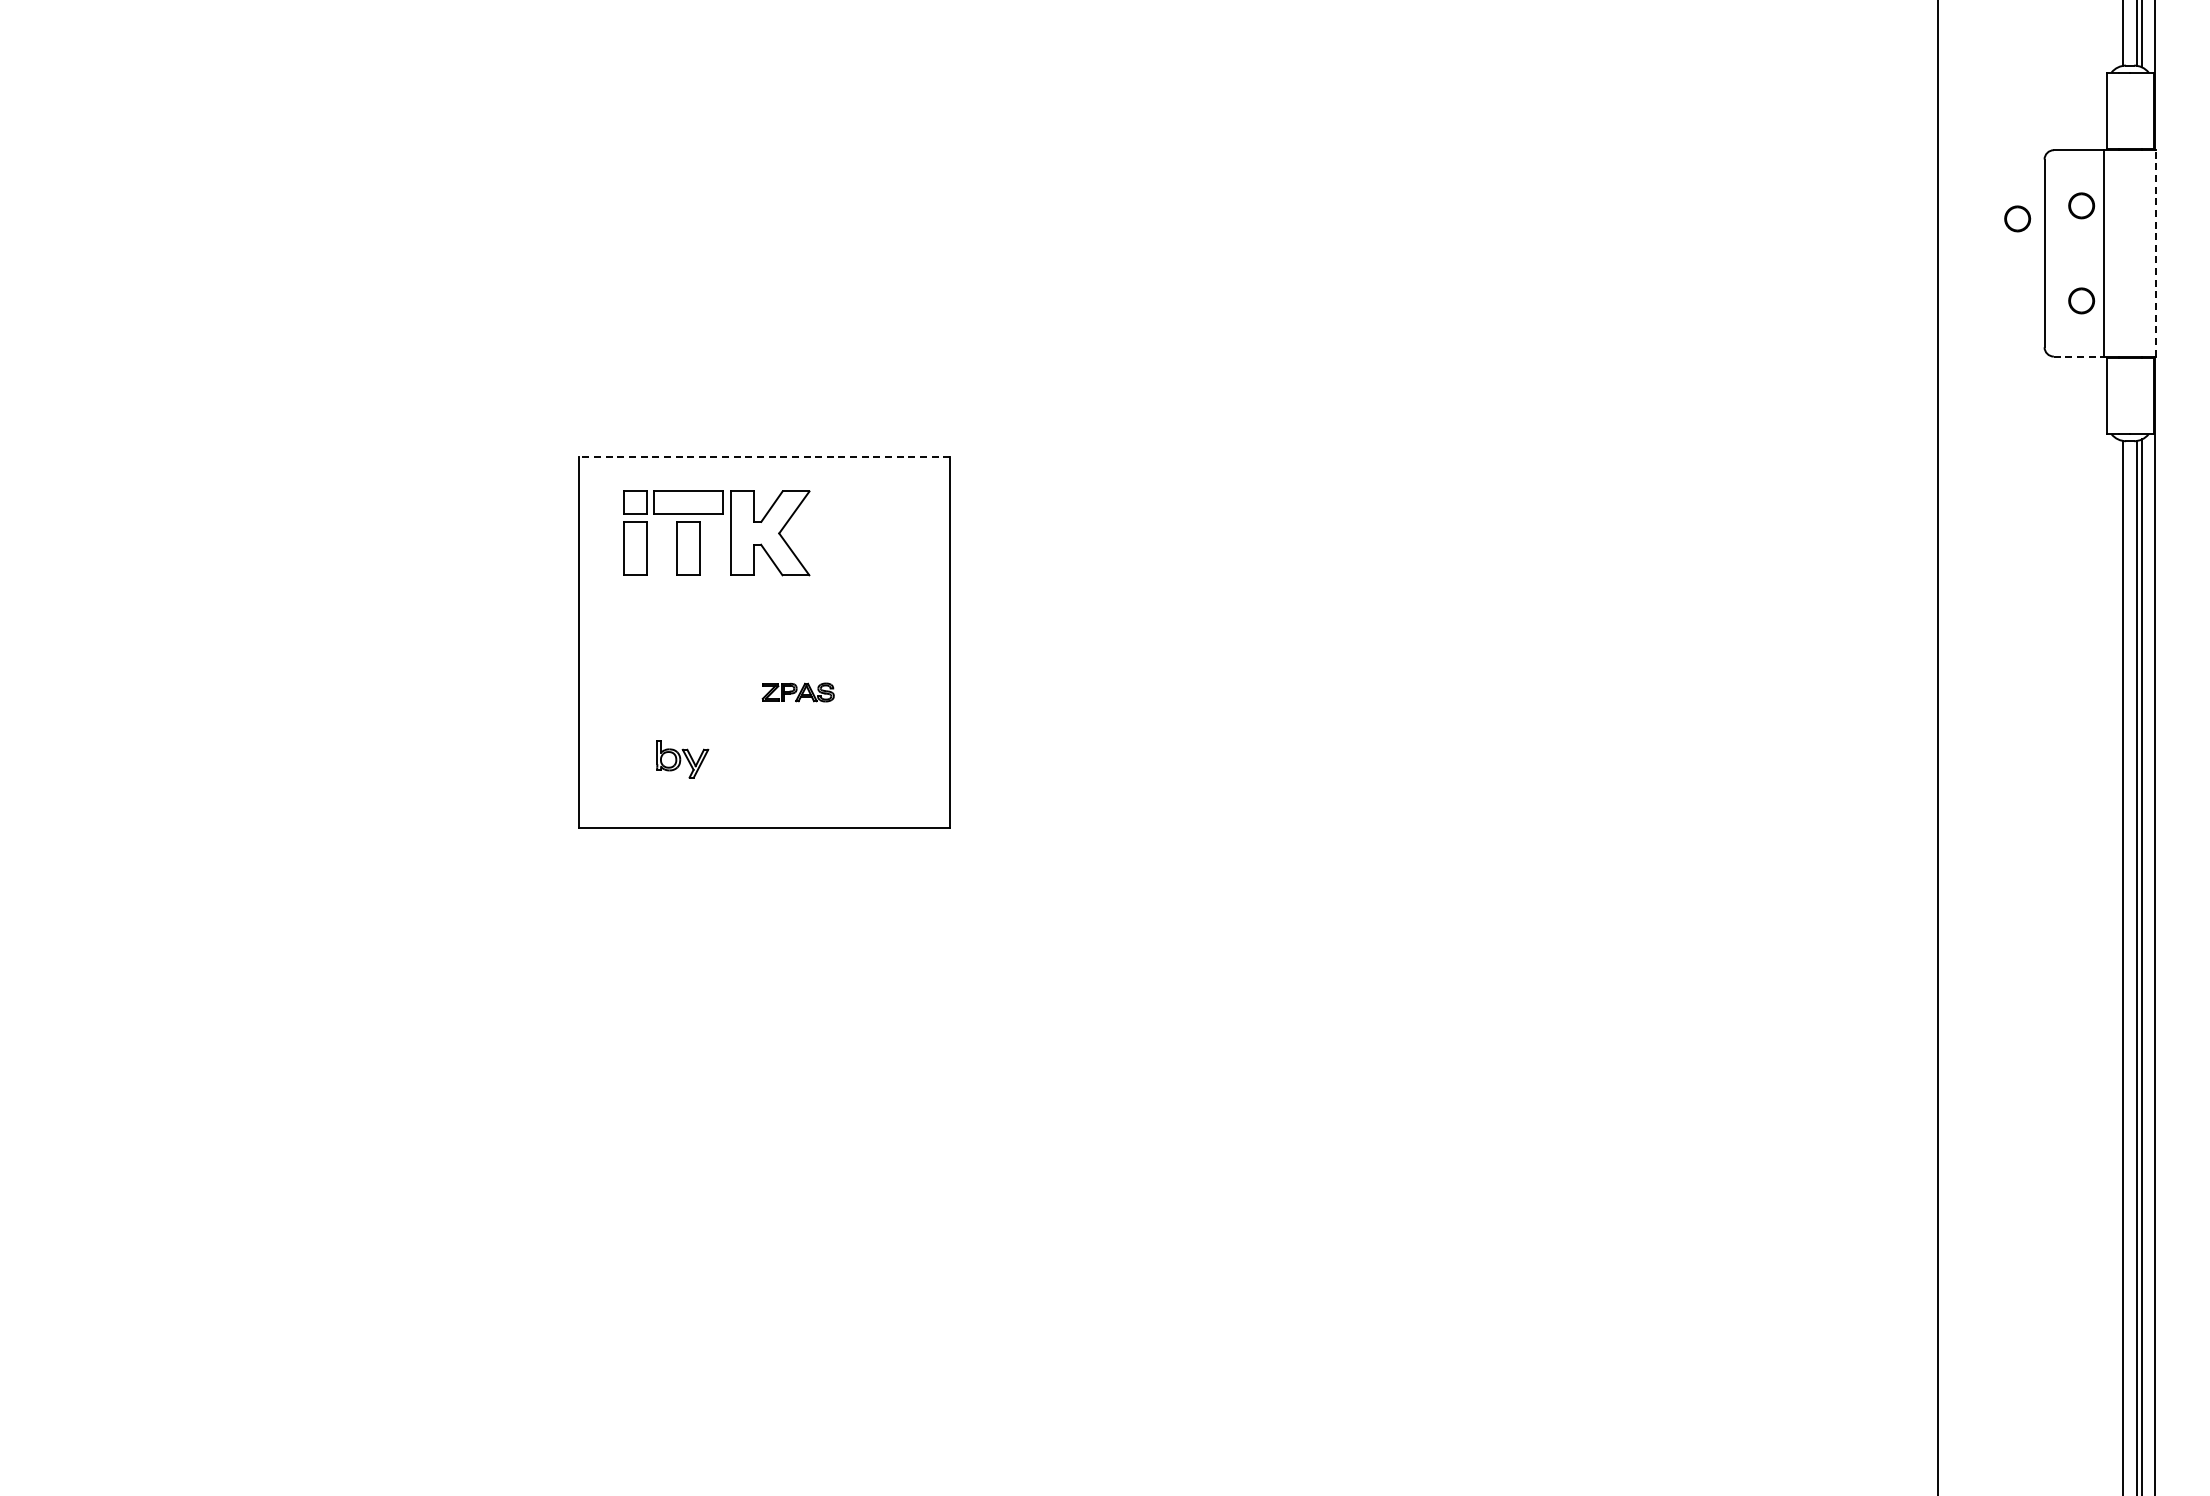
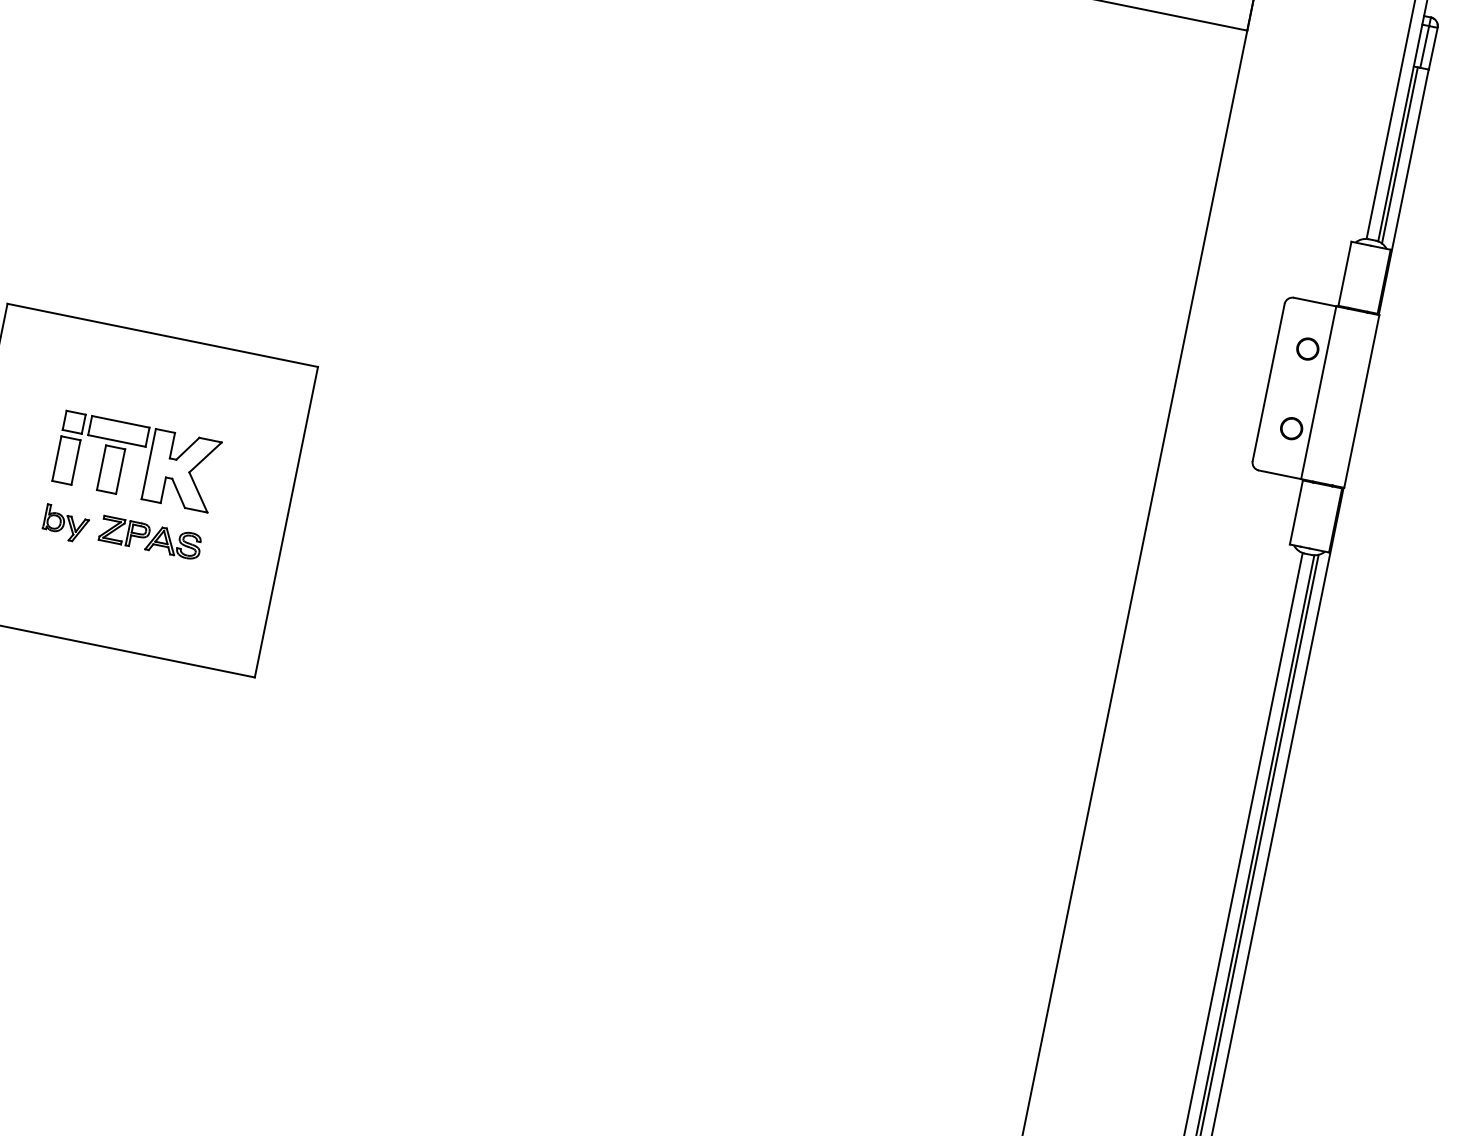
part: (2017, 218) -> (1251, 348), removed
line: (2155, 252) -> (1361, 400), dashed -> solid
line: (2079, 356) -> (1280, 474), dashed -> solid
line: (764, 457) -> (162, 335), dashed -> solid
part: (730, 533) -> (148, 464), moved
part: (798, 692) -> (151, 537), size x1.67
part: (682, 759) -> (65, 524), moved

